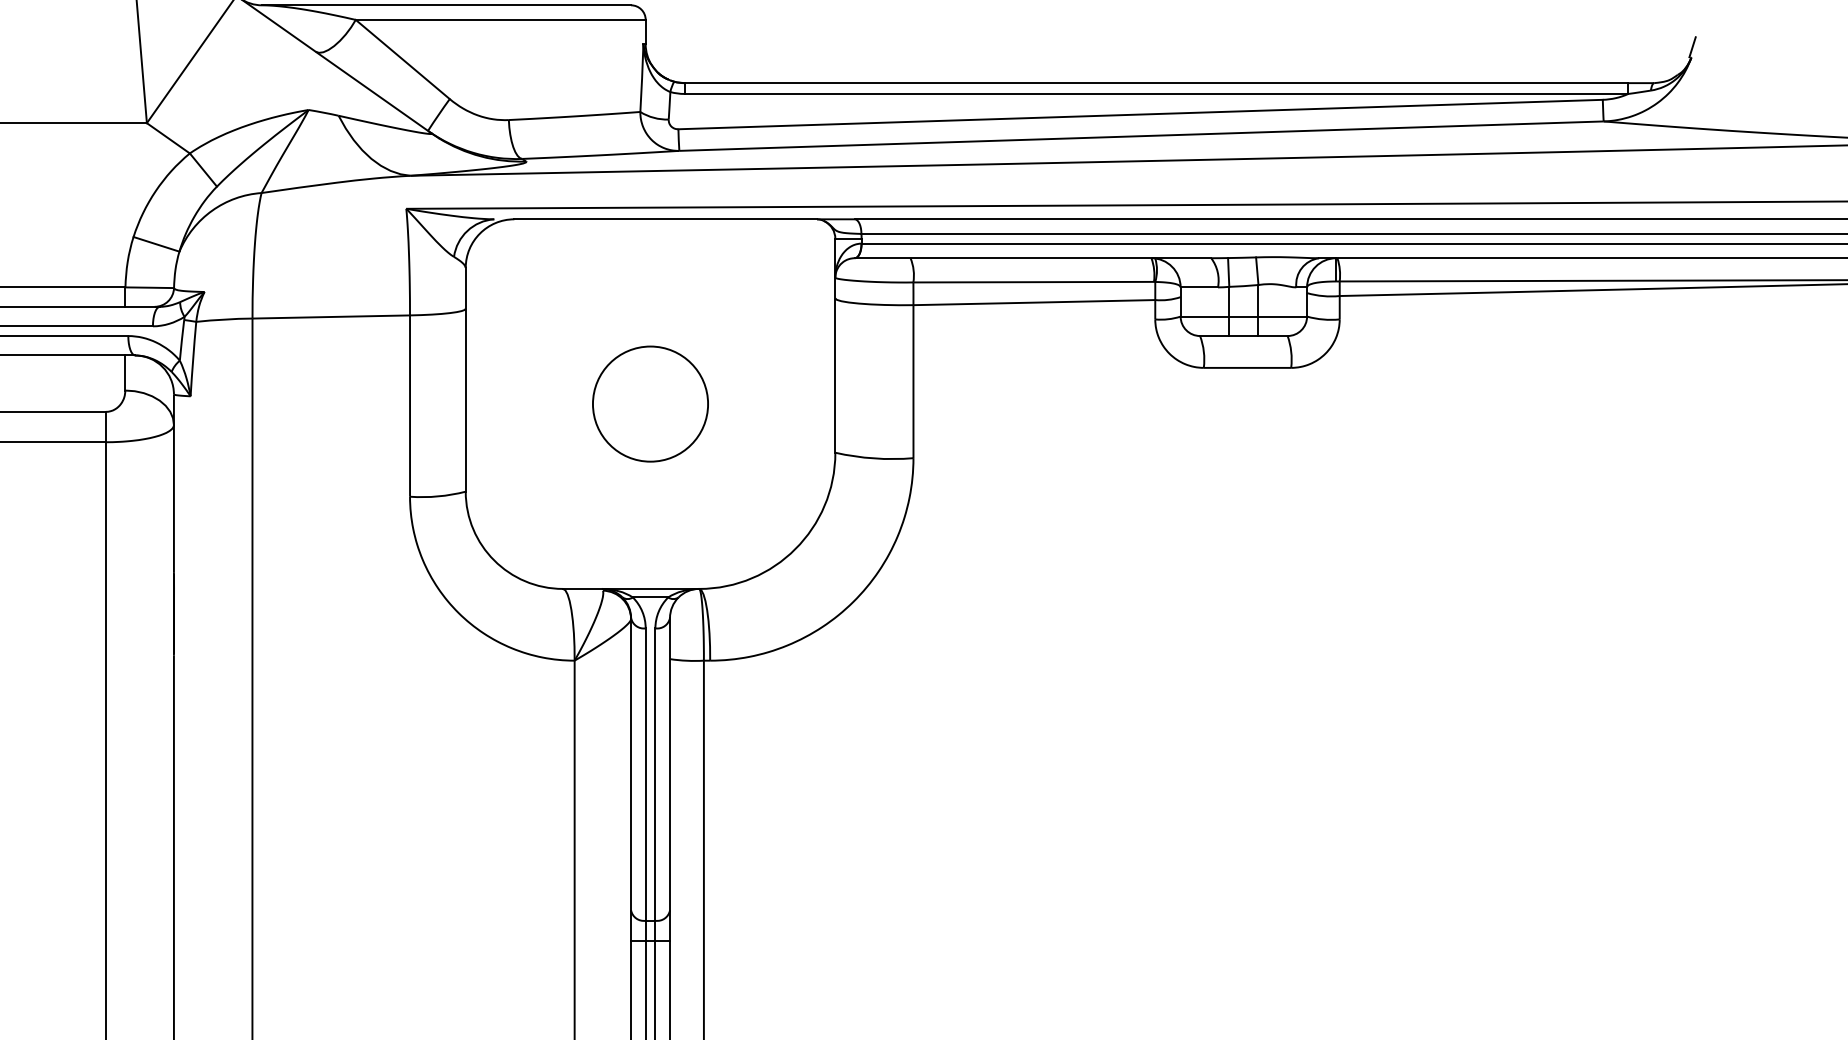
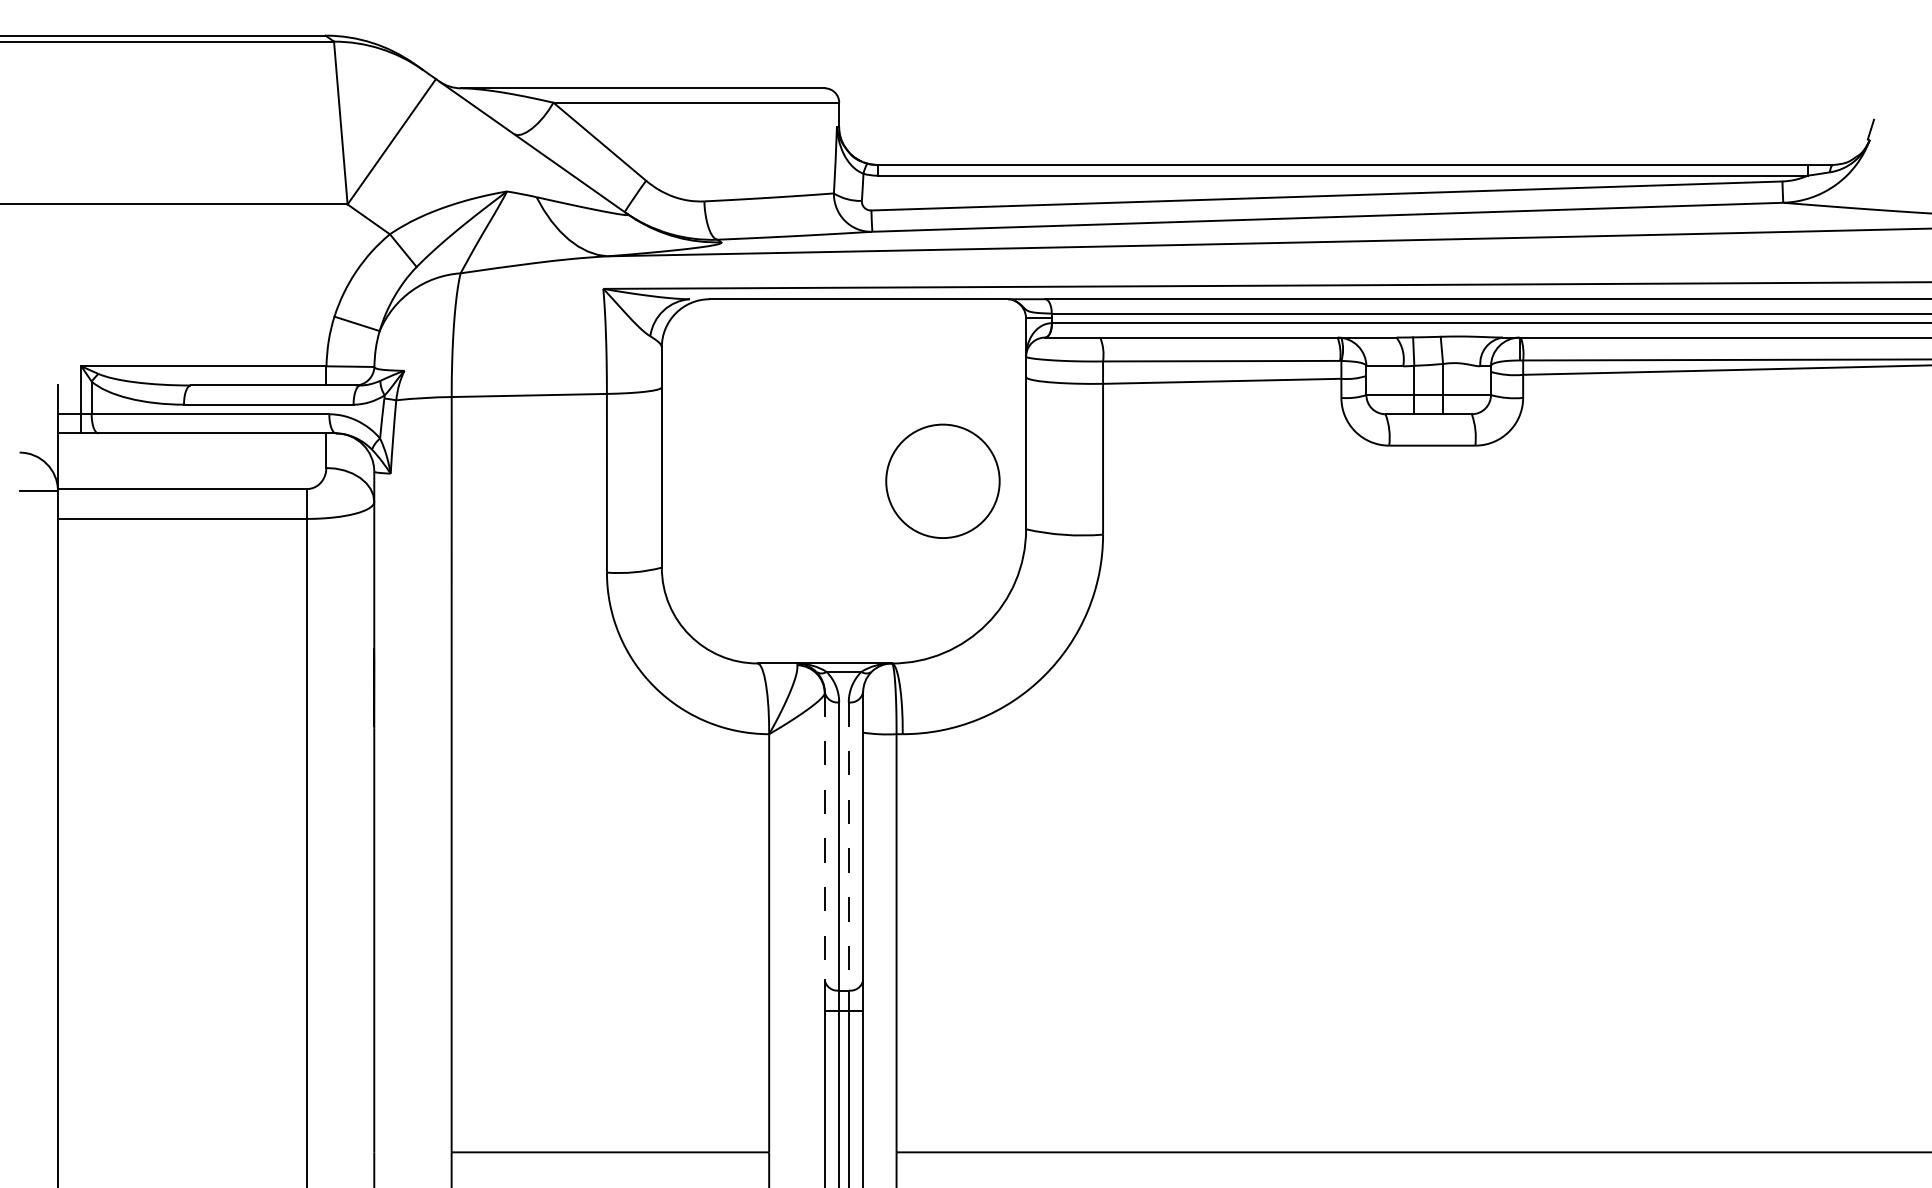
circle: (650, 403) -> (942, 480), moved
line: (630, 764) -> (824, 836), solid -> dashed
line: (655, 774) -> (848, 846), solid -> dashed

